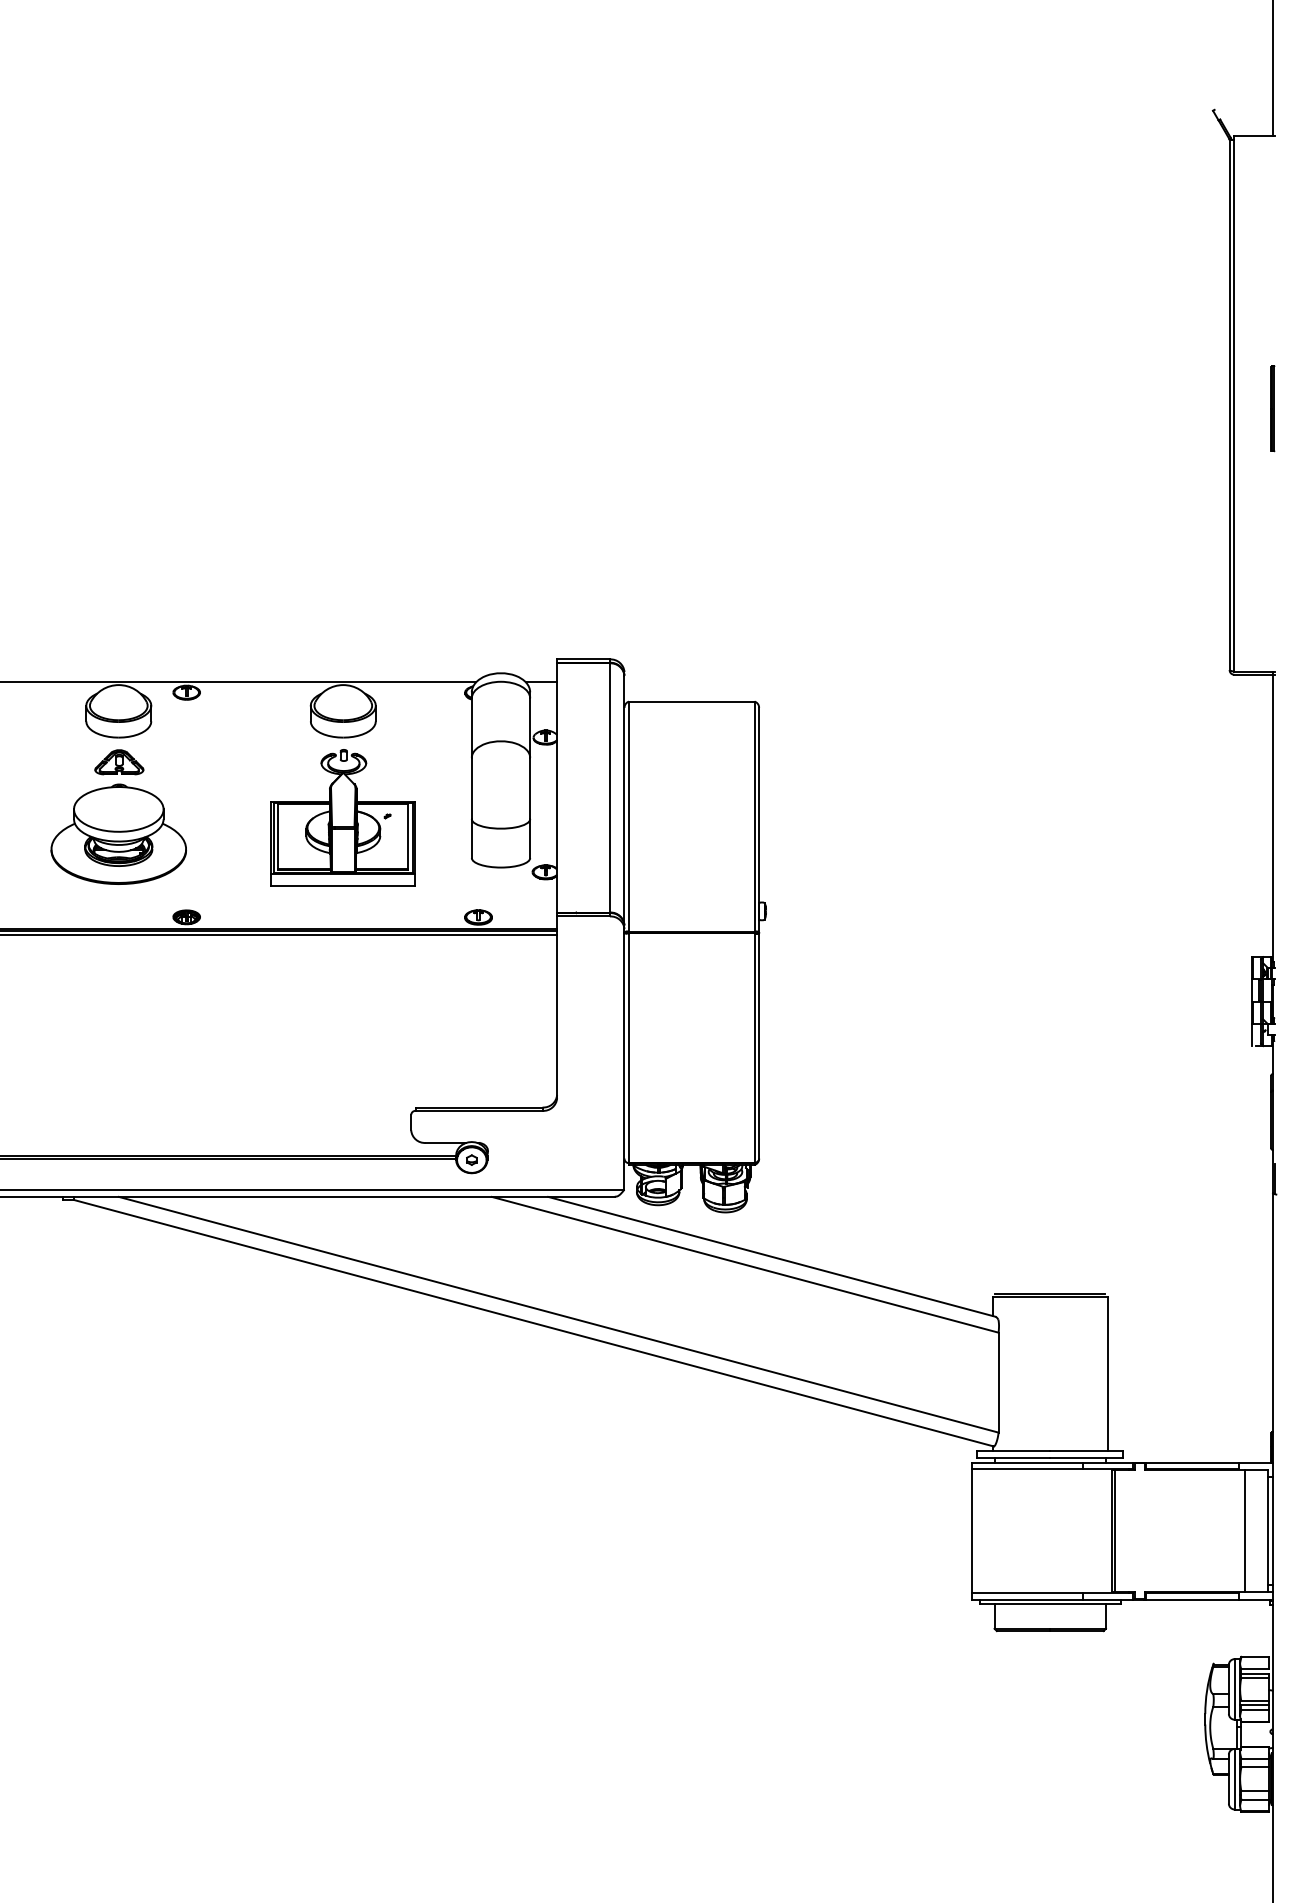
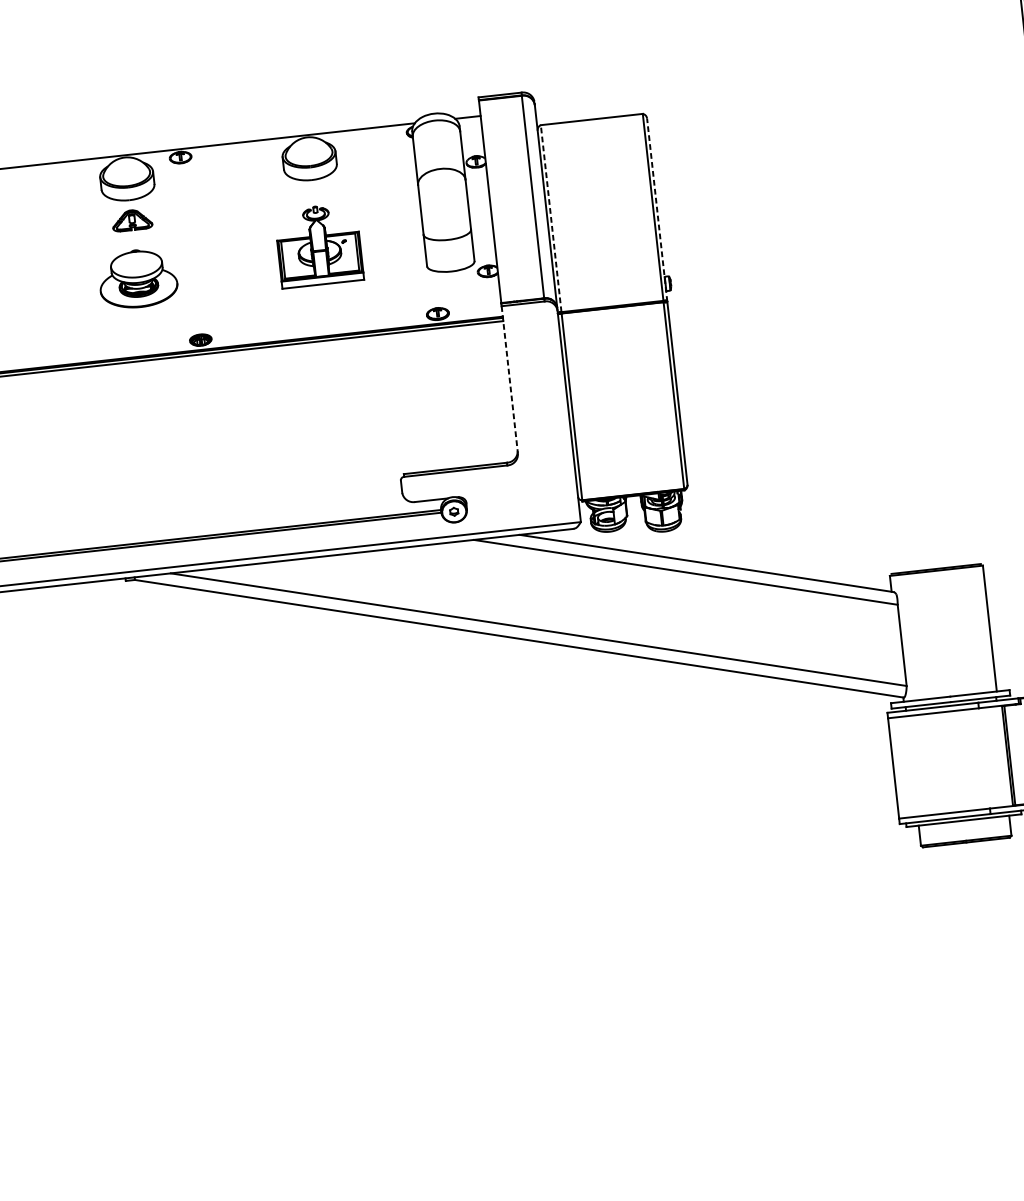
line: (629, 816) -> (551, 218), solid -> dashed
part: (342, 817) -> (318, 245), size x0.7
line: (759, 820) -> (657, 210), solid -> dashed
part: (118, 833) -> (137, 278), size x0.7
line: (557, 1007) -> (510, 380), solid -> dashed

